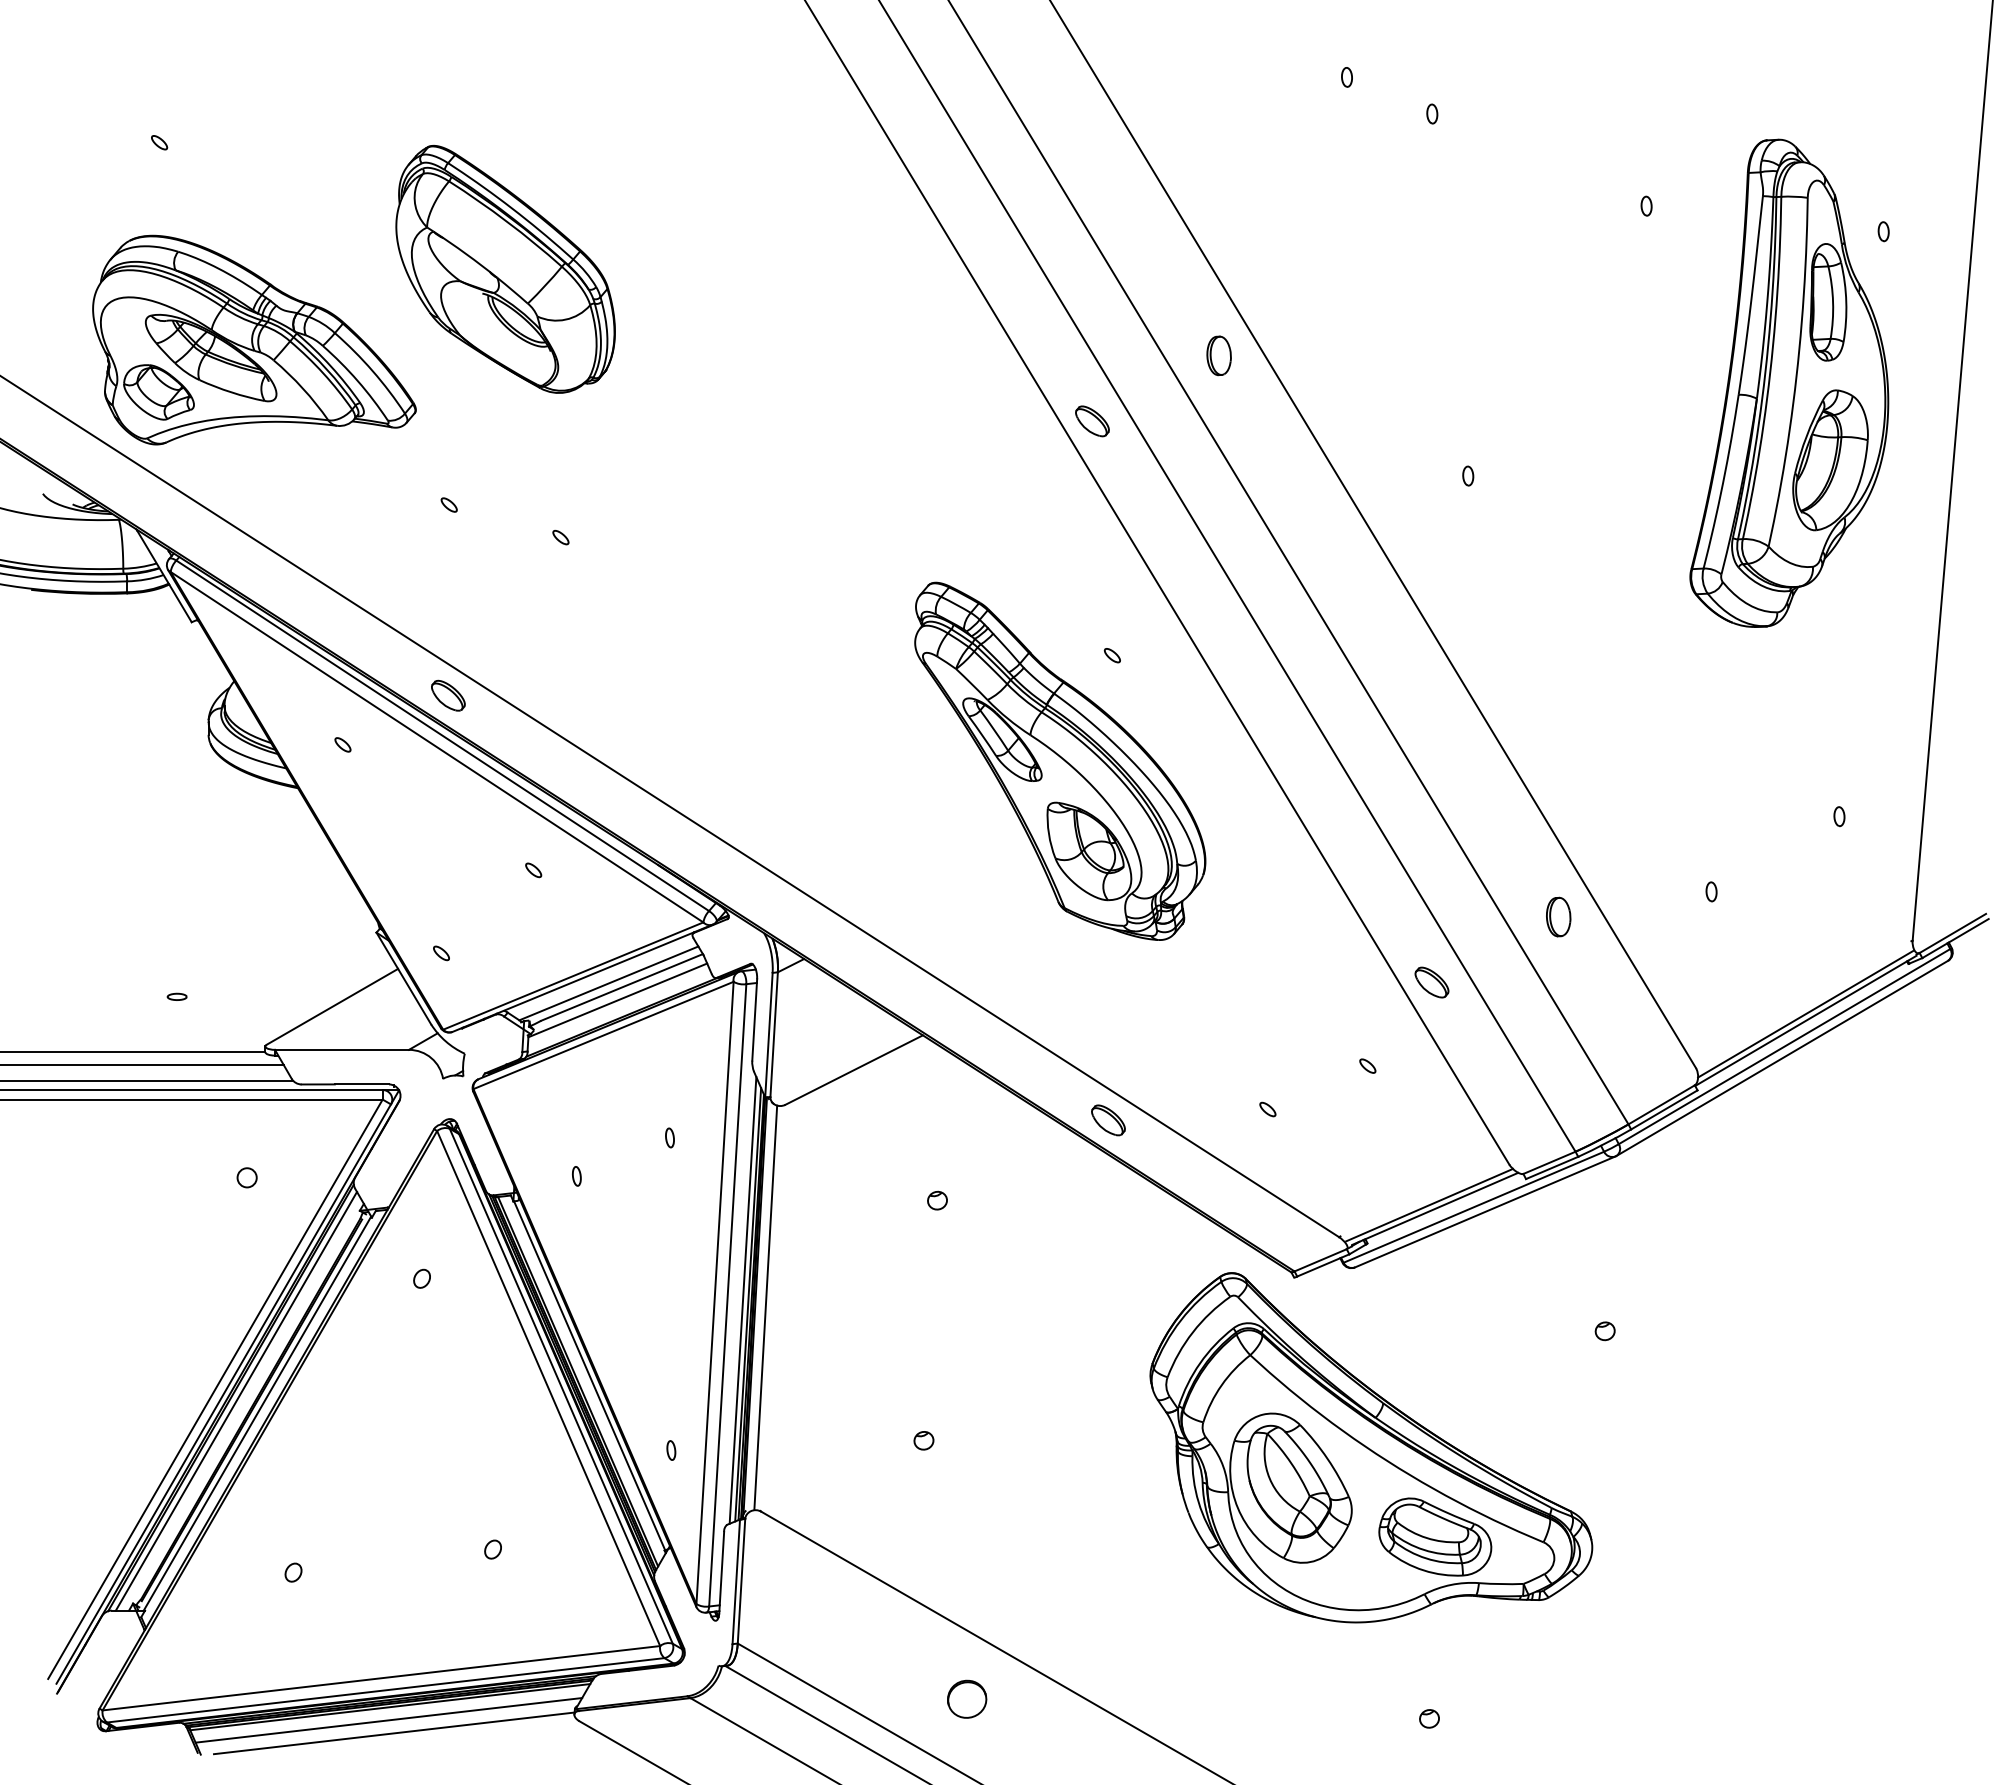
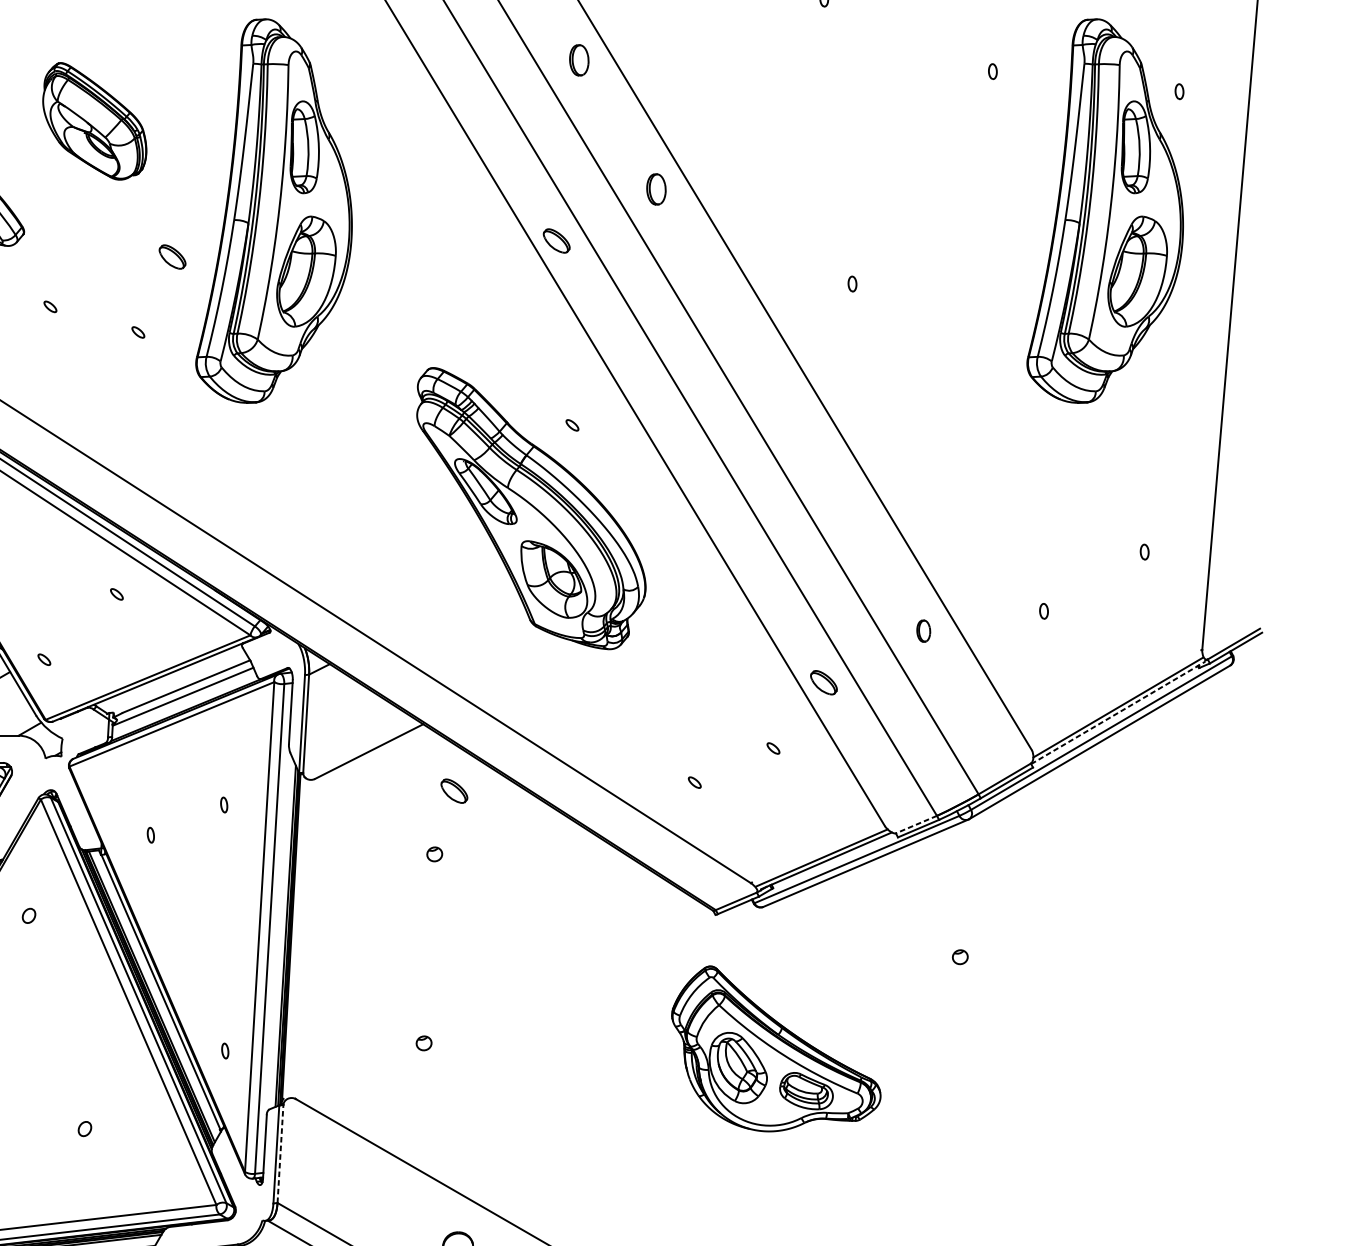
part: (1120, 191) -> (578, 60), added
part: (505, 269) -> (94, 121), size x0.6
part: (733, 382) -> (274, 210), added
part: (448, 695) -> (172, 256), moved
part: (1558, 916) -> (923, 630), size x0.7
line: (608, 983) -> (175, 683), removed
line: (1806, 1020) -> (1118, 712), solid -> dashed
part: (1108, 1120) -> (454, 791), moved
line: (1549, 1163) -> (916, 825), solid -> dashed
line: (742, 1300) -> (281, 932), removed
line: (765, 1307) -> (299, 938), removed
part: (1371, 1447) -> (776, 1048), size x0.6
line: (741, 1580) -> (280, 1153), solid -> dashed

